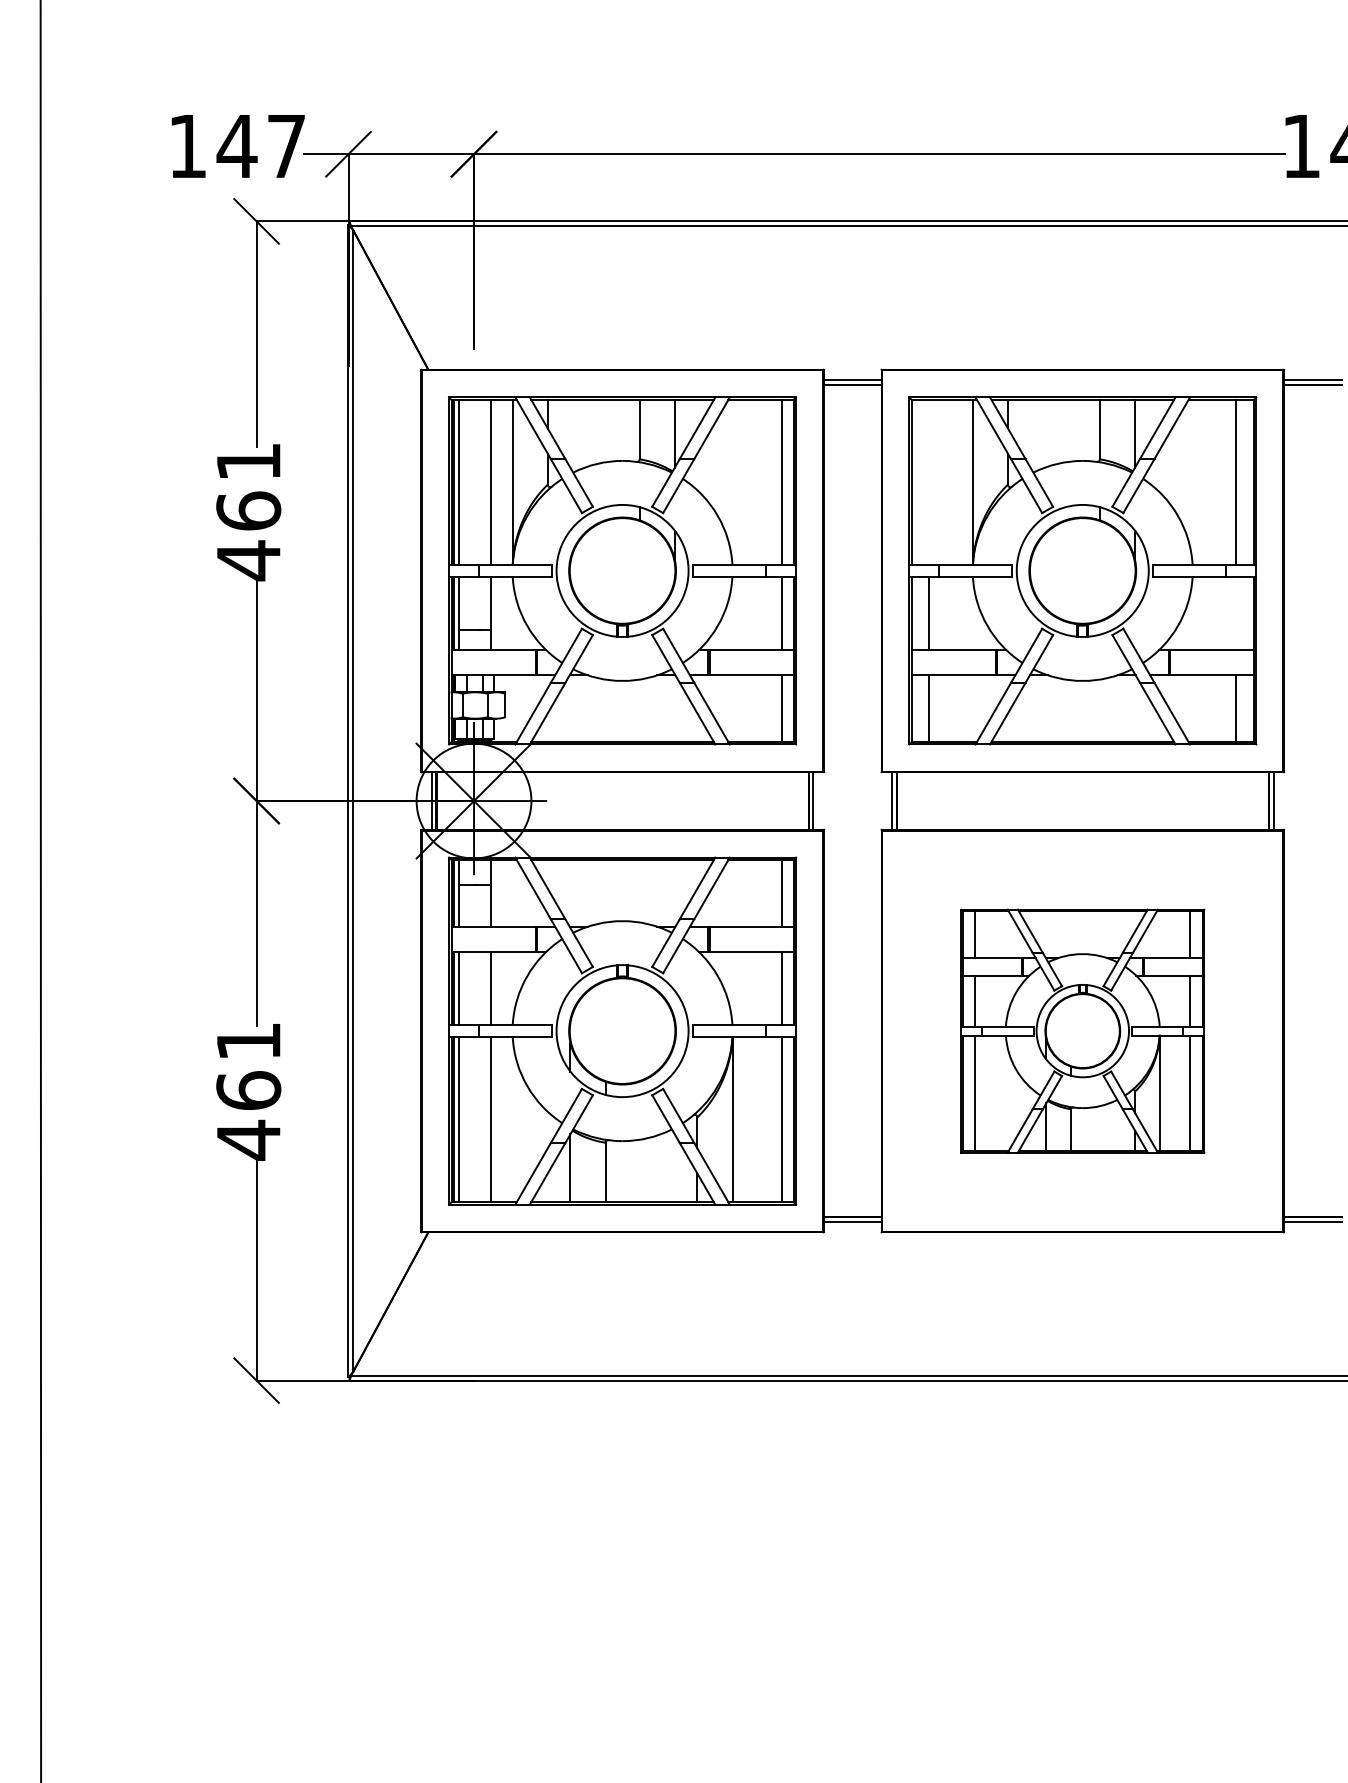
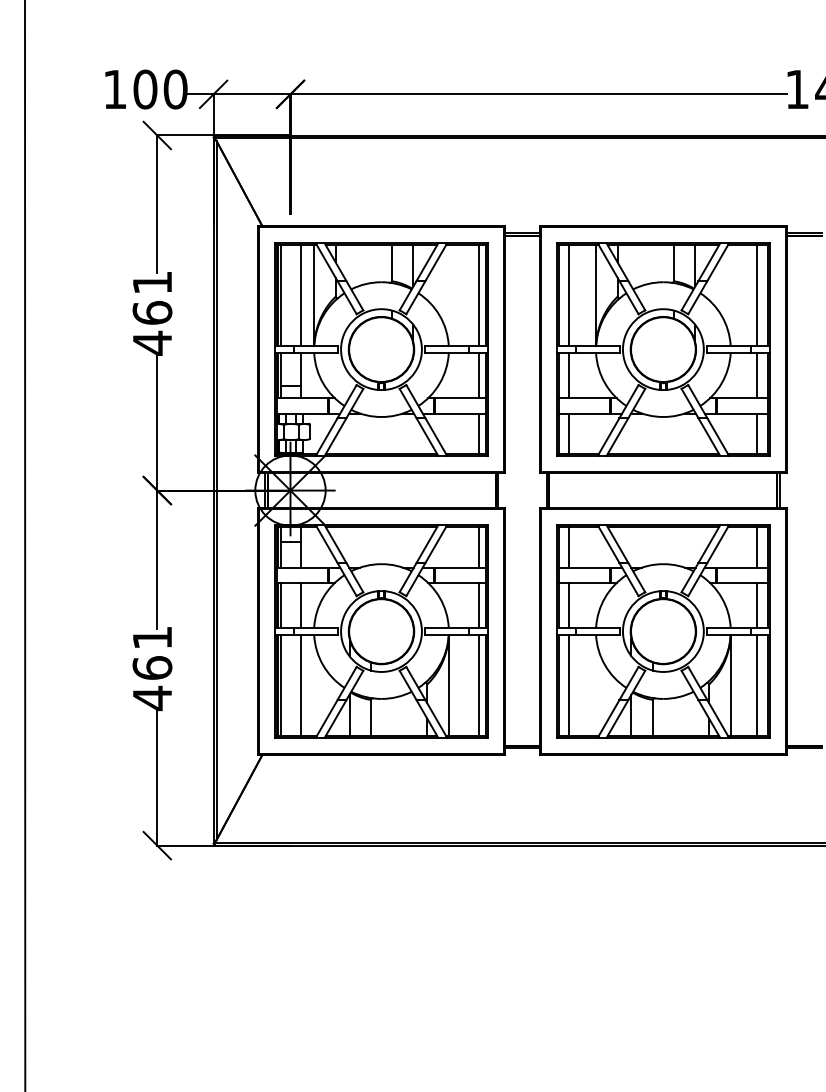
text: (260, 146) -> (159, 89), 147 -> 100
line: (929, 480) -> (569, 294), added
line: (1236, 613) -> (757, 375), added
part: (1082, 1031) -> (663, 631), size x1.43

